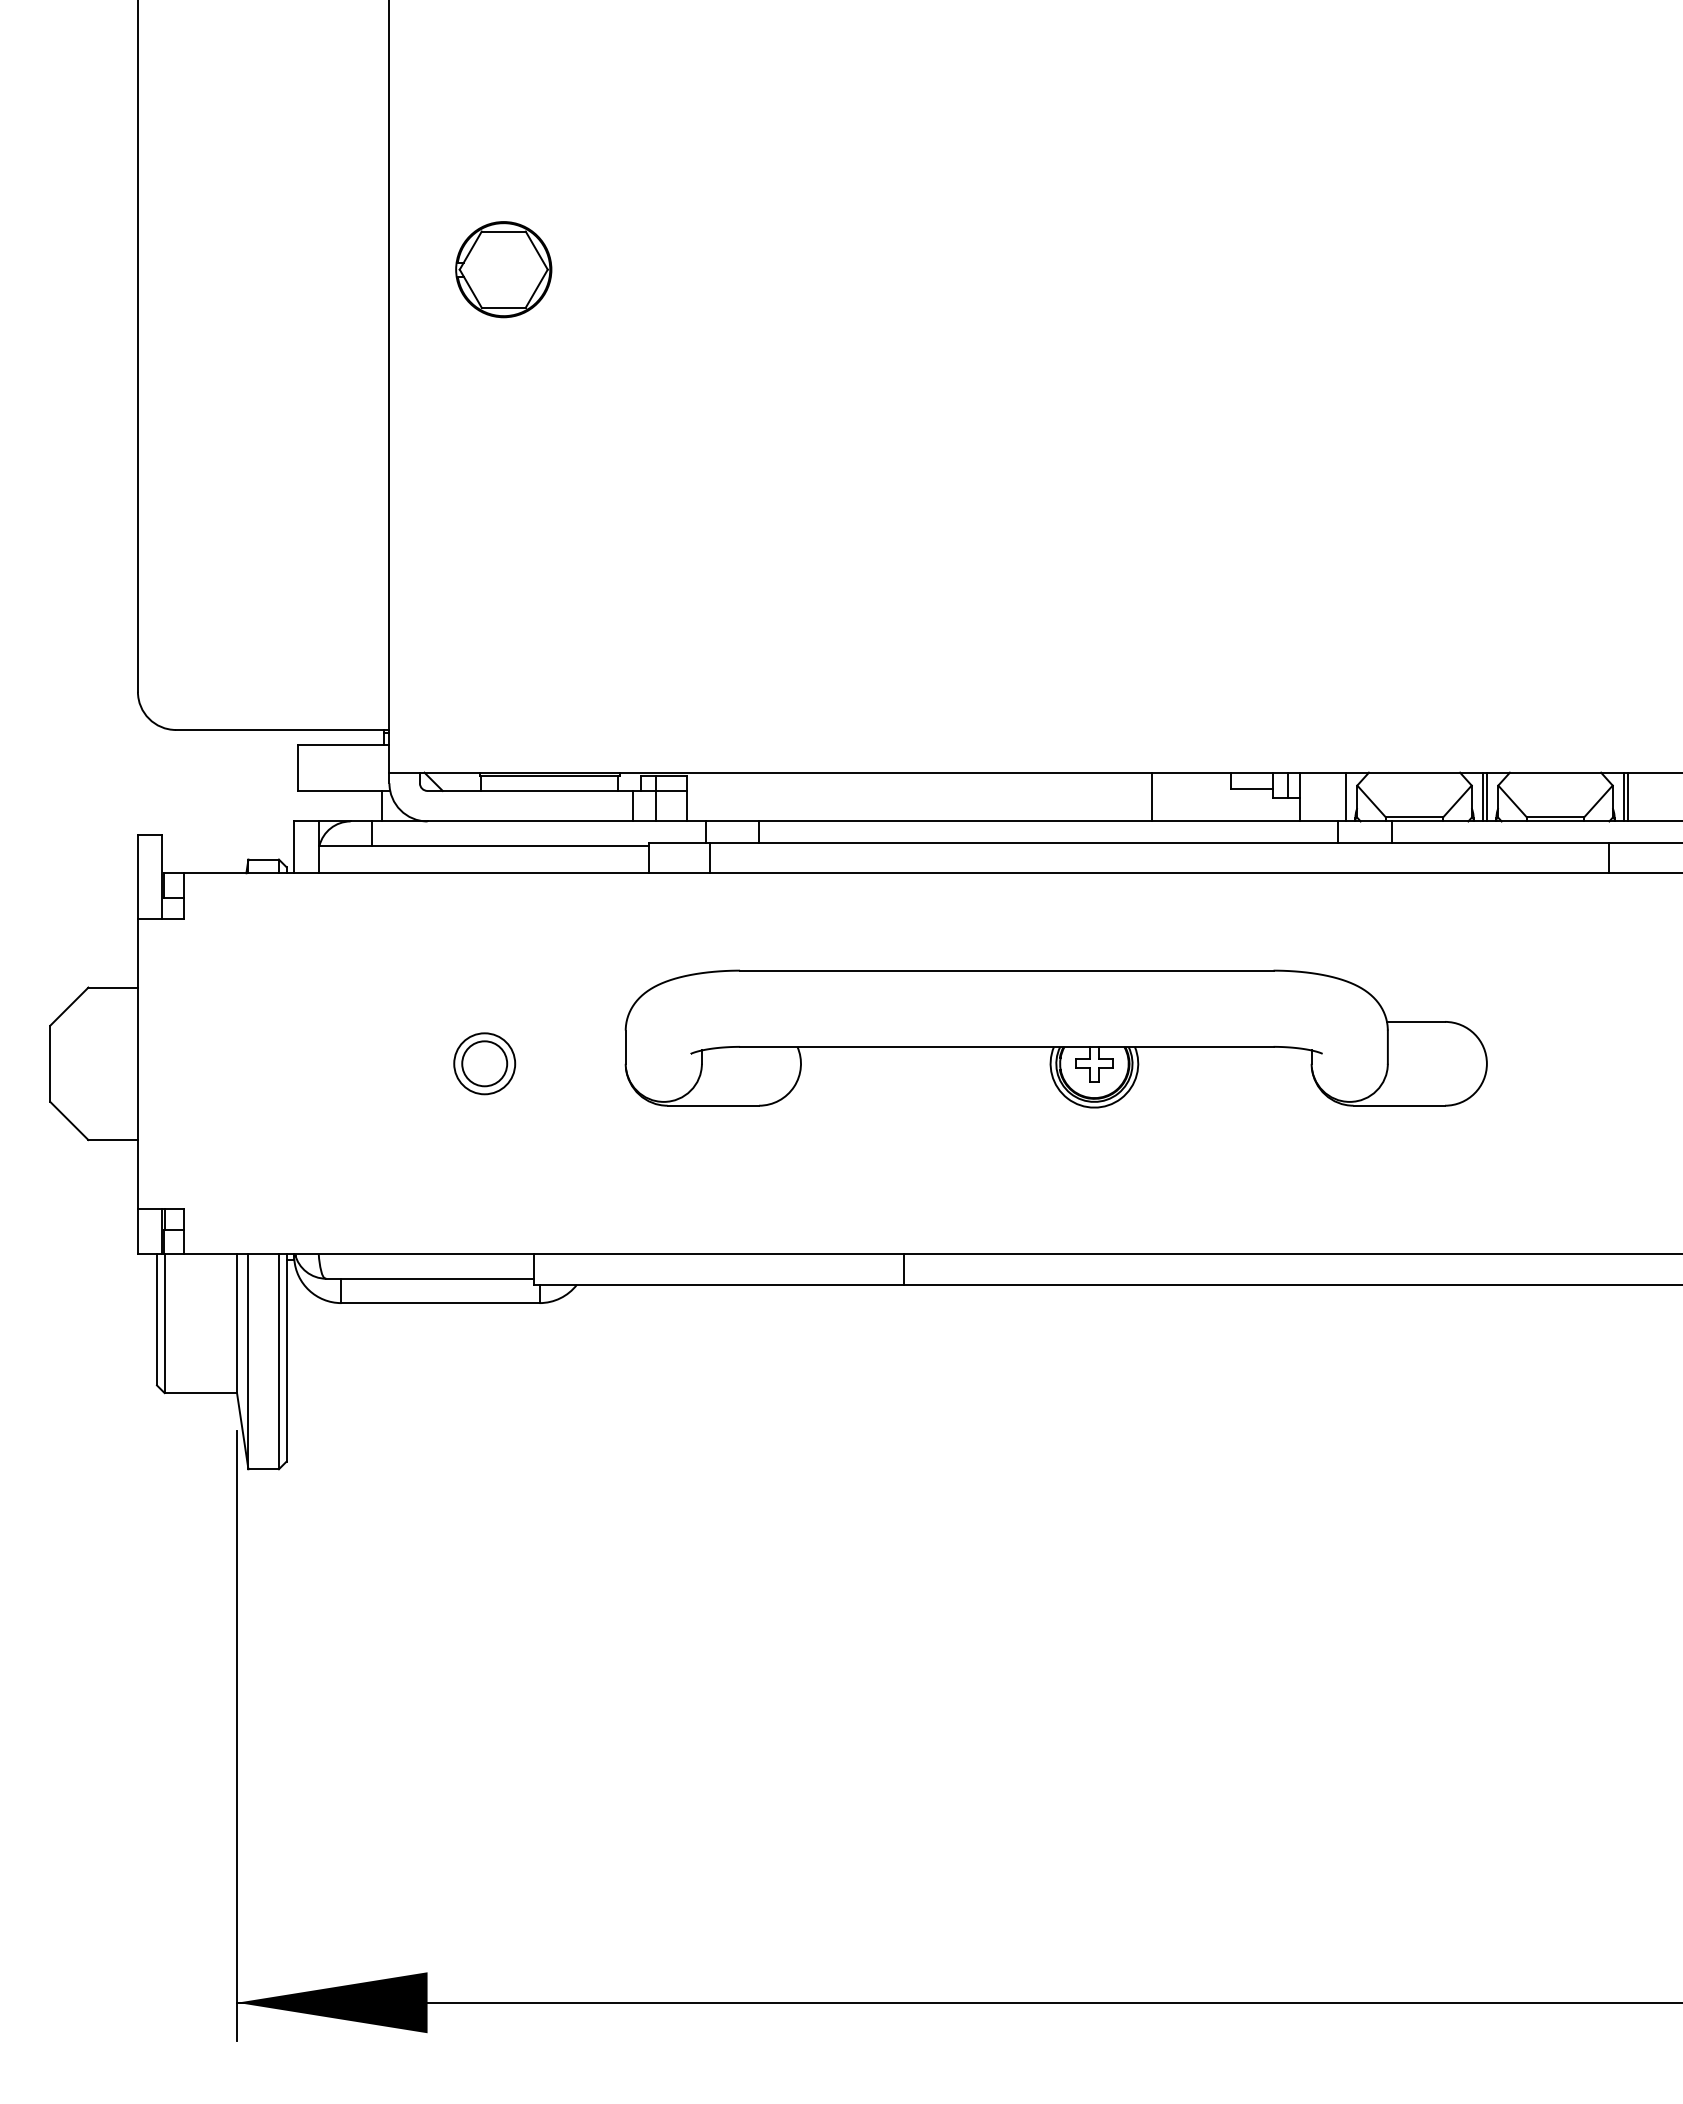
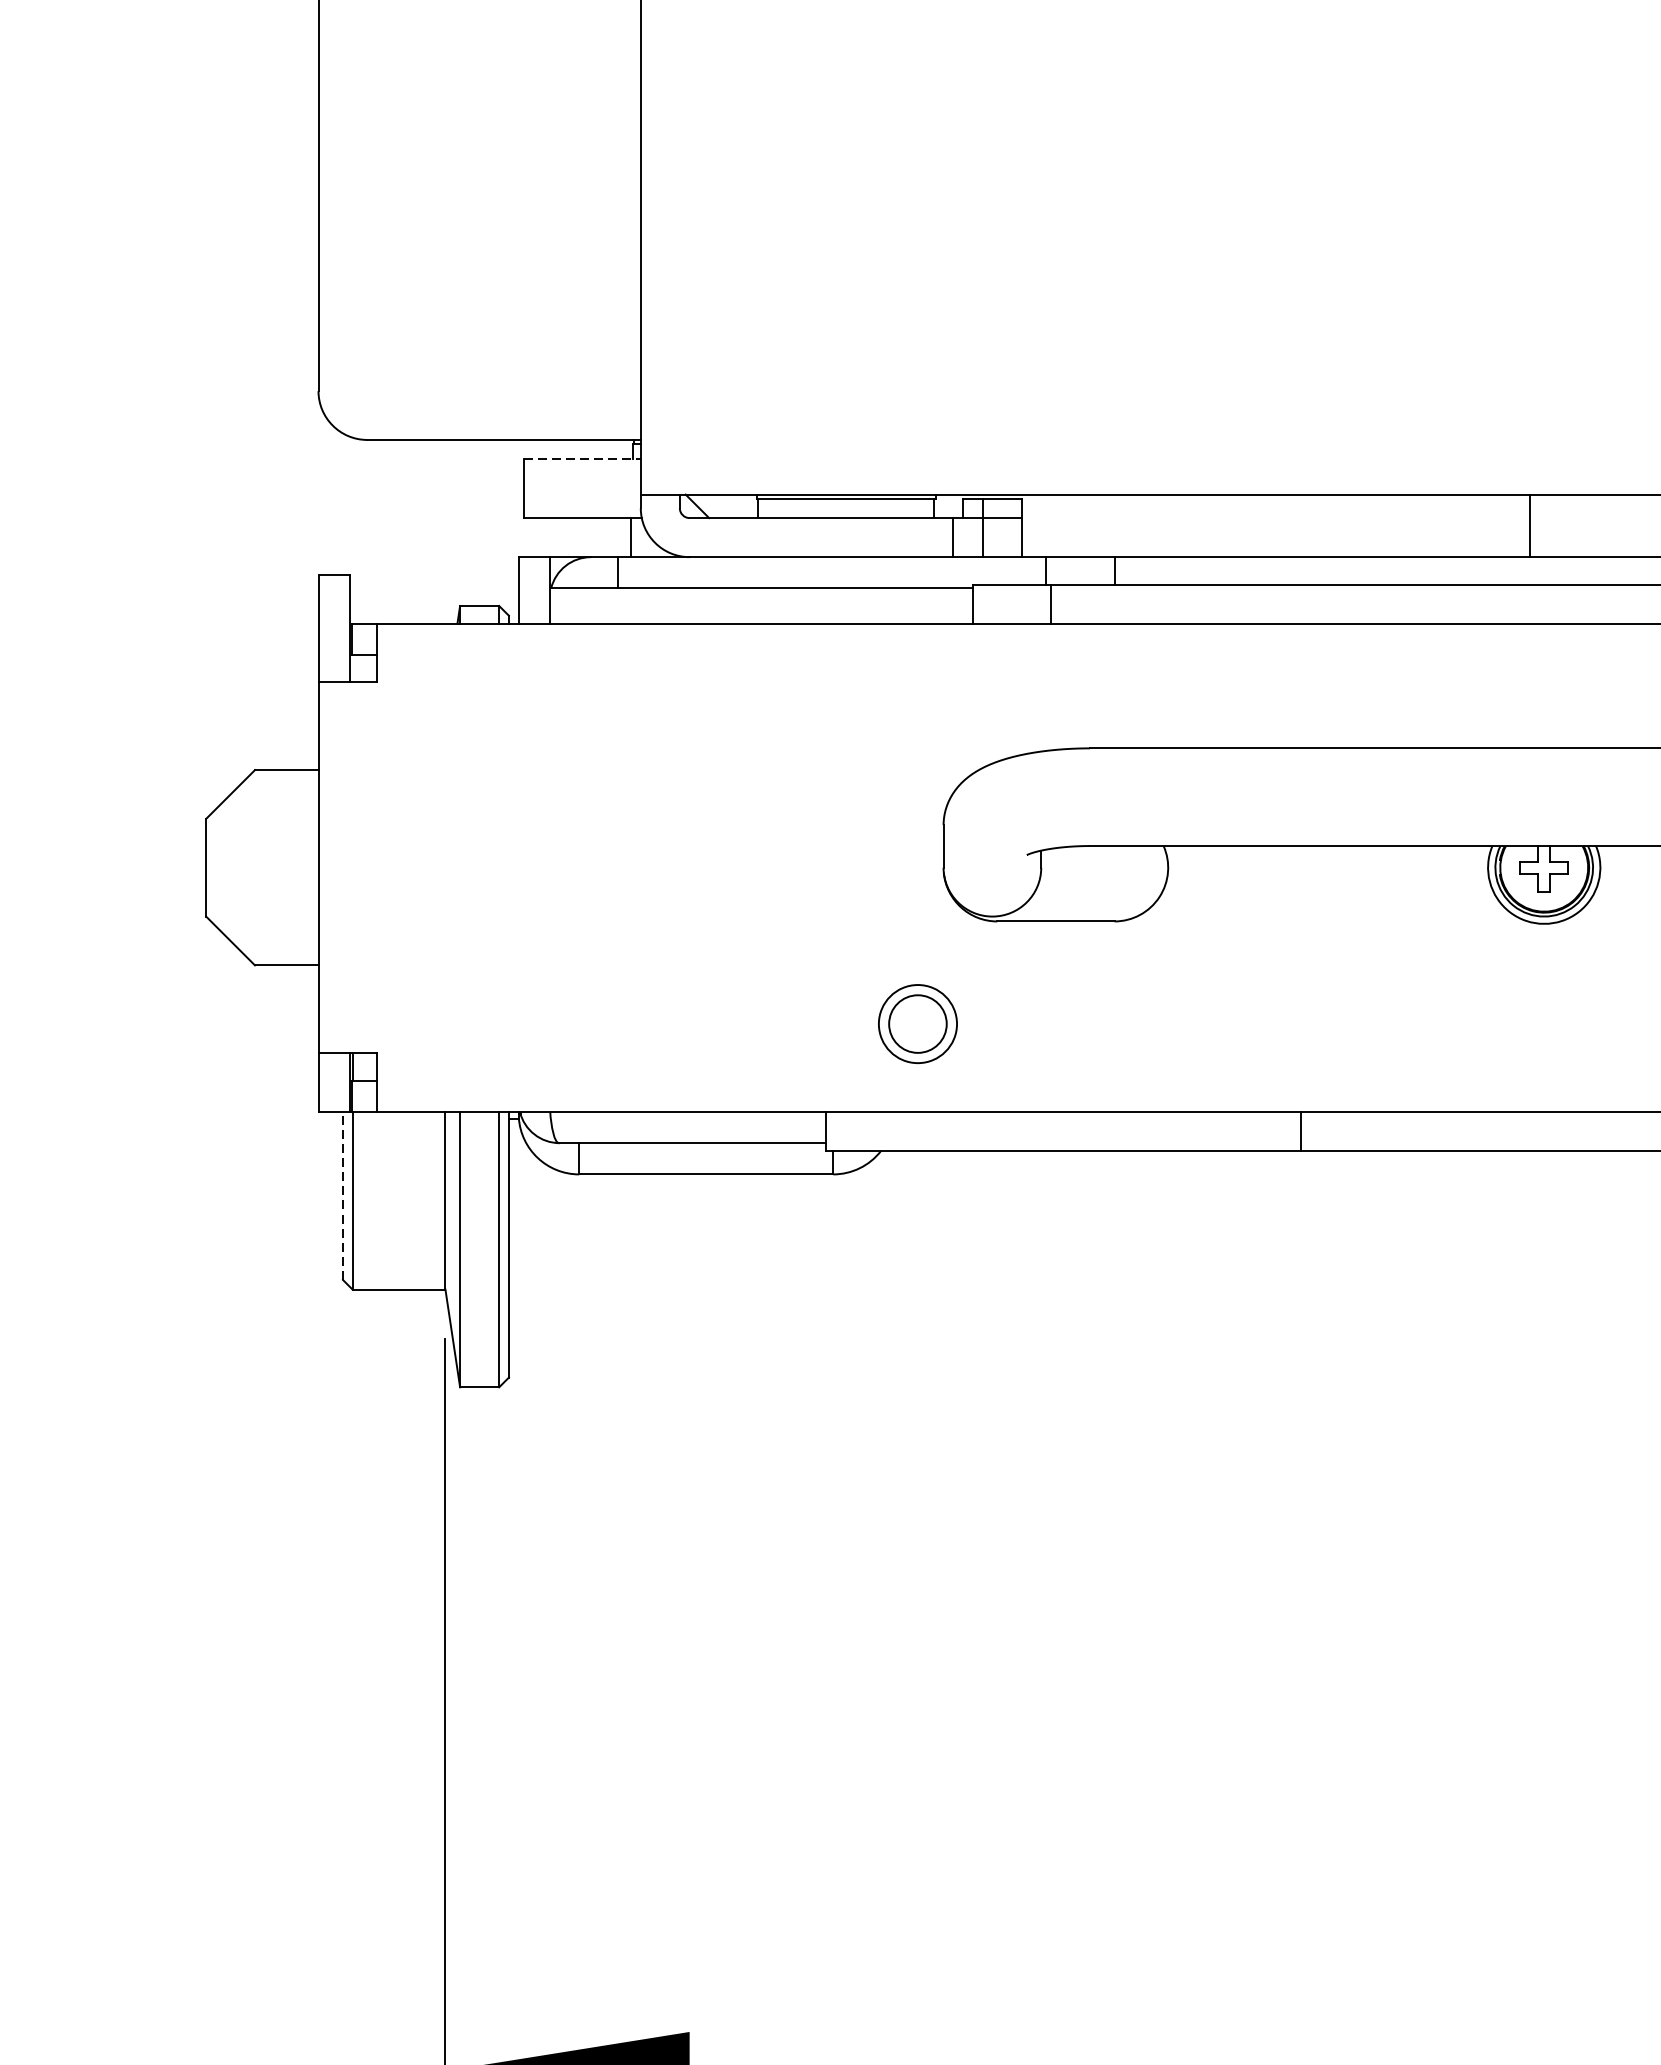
line: (343, 745) -> (581, 459), solid -> dashed
line: (1151, 796) -> (1530, 525), moved
part: (484, 1063) -> (917, 1023), moved
line: (157, 1319) -> (343, 1195), solid -> dashed

